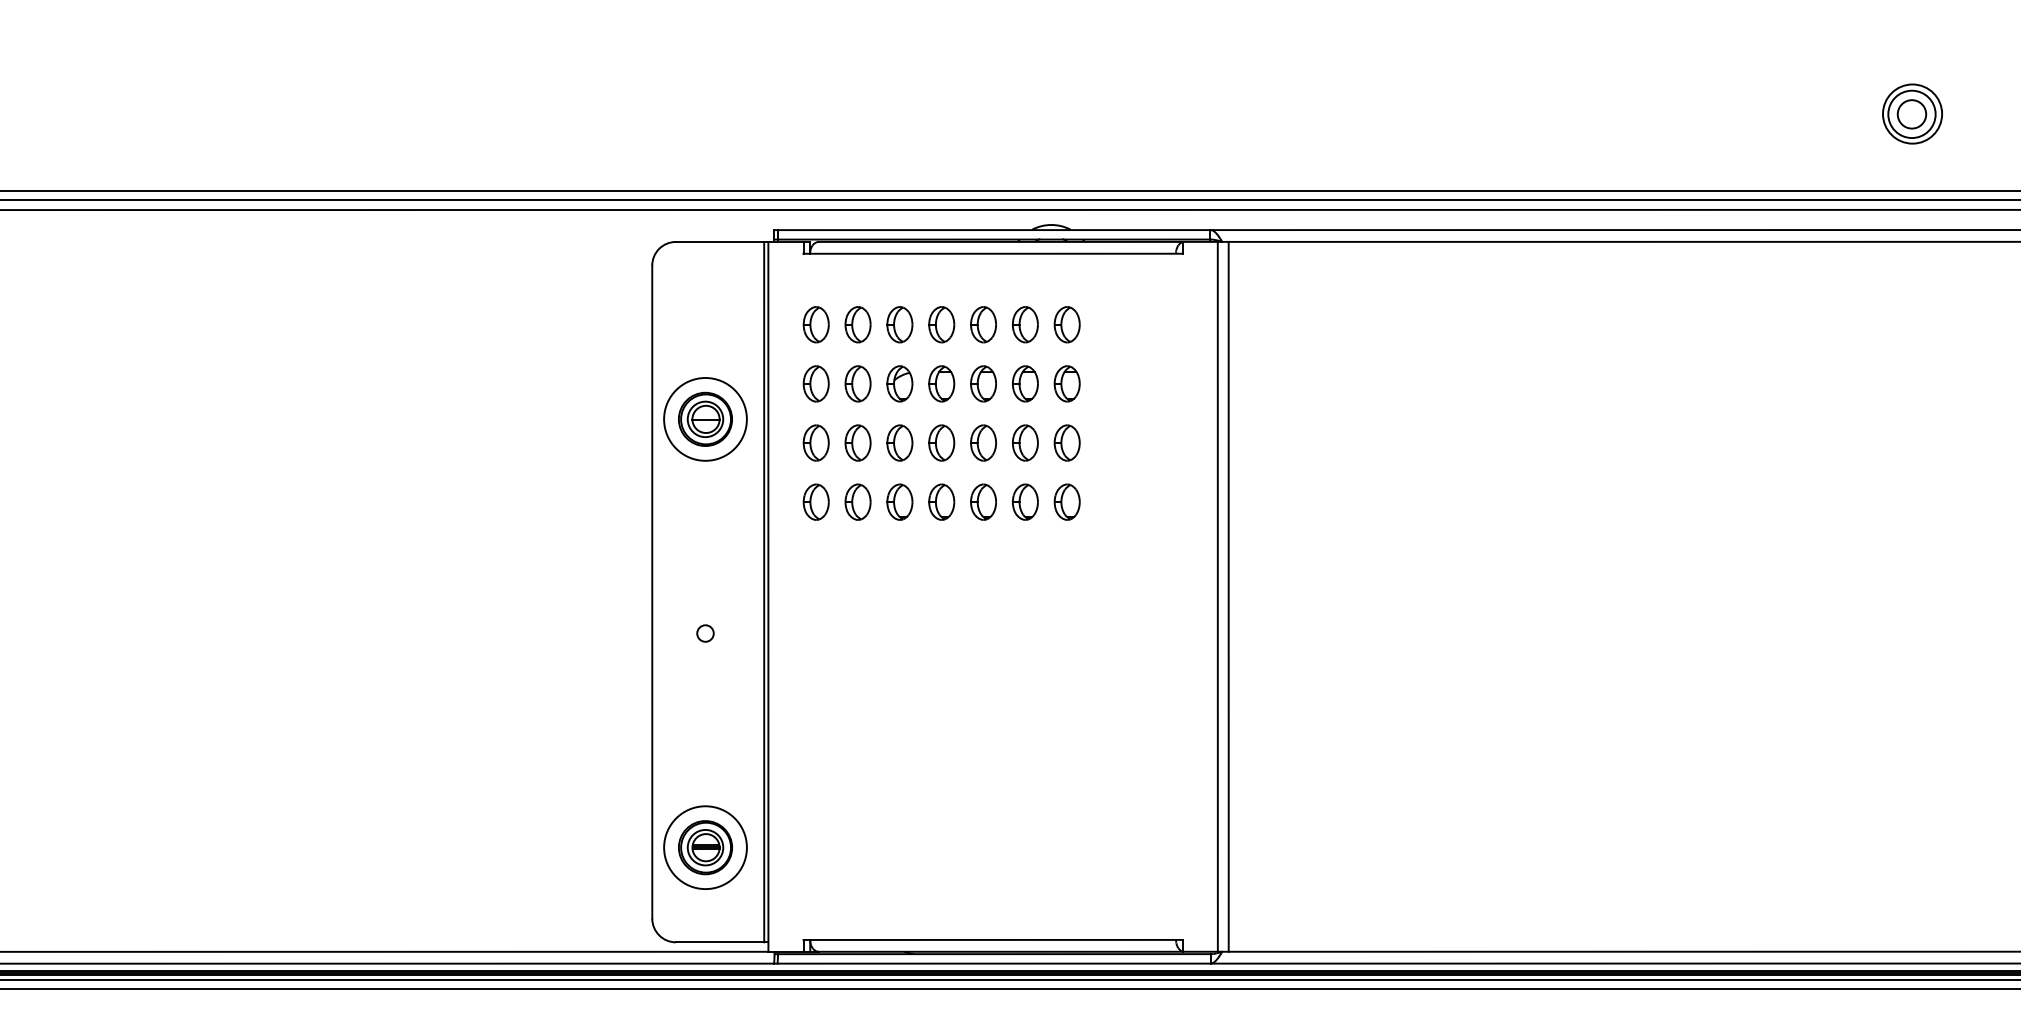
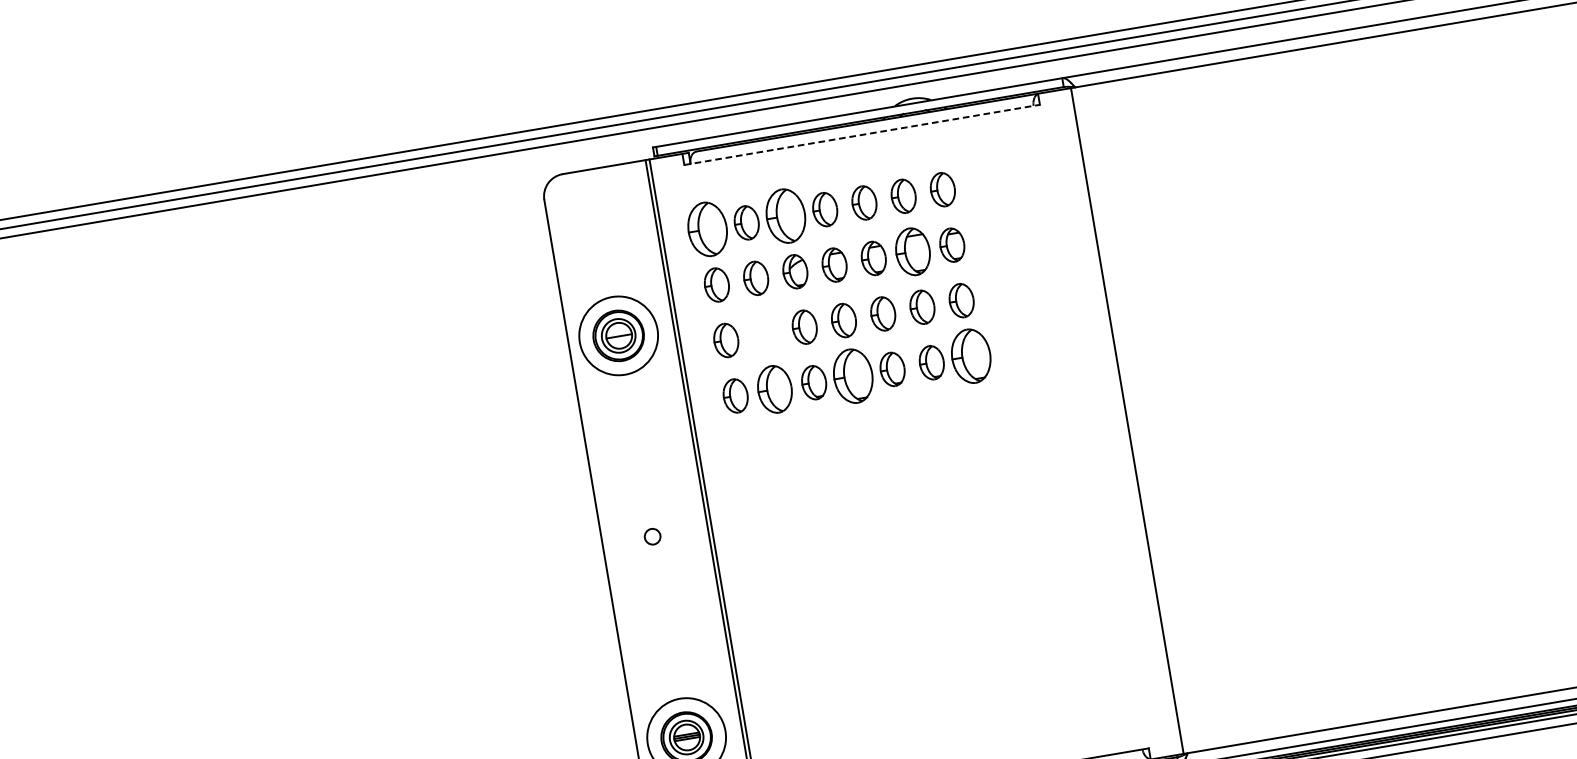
line: (993, 253) -> (862, 134), solid -> dashed
part: (815, 324) -> (706, 229), size x1.6
part: (899, 324) -> (785, 216), size x1.6
part: (1025, 383) -> (913, 251), size x1.4
part: (857, 442) -> (764, 333), removed
part: (857, 501) -> (774, 388), size x1.4
part: (941, 501) -> (853, 375), size x1.6
part: (1066, 501) -> (970, 355), size x1.6
line: (1228, 596) -> (1137, 419), removed

